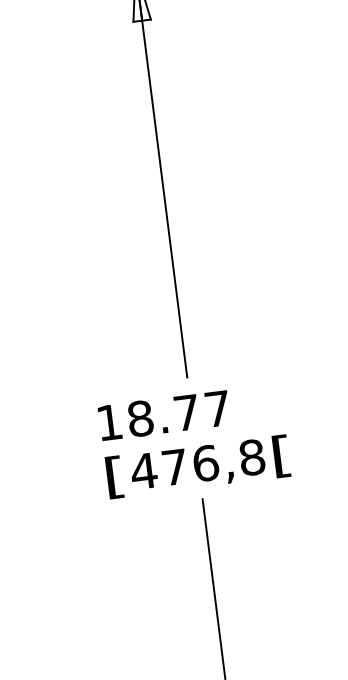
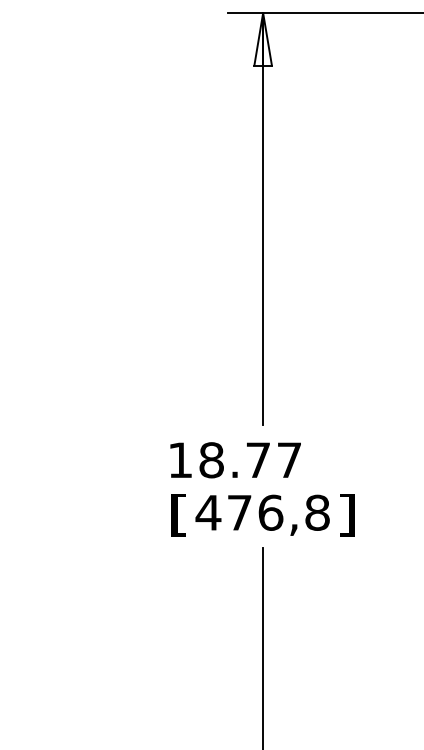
text: (281, 456) -> (346, 515), [ -> ]

